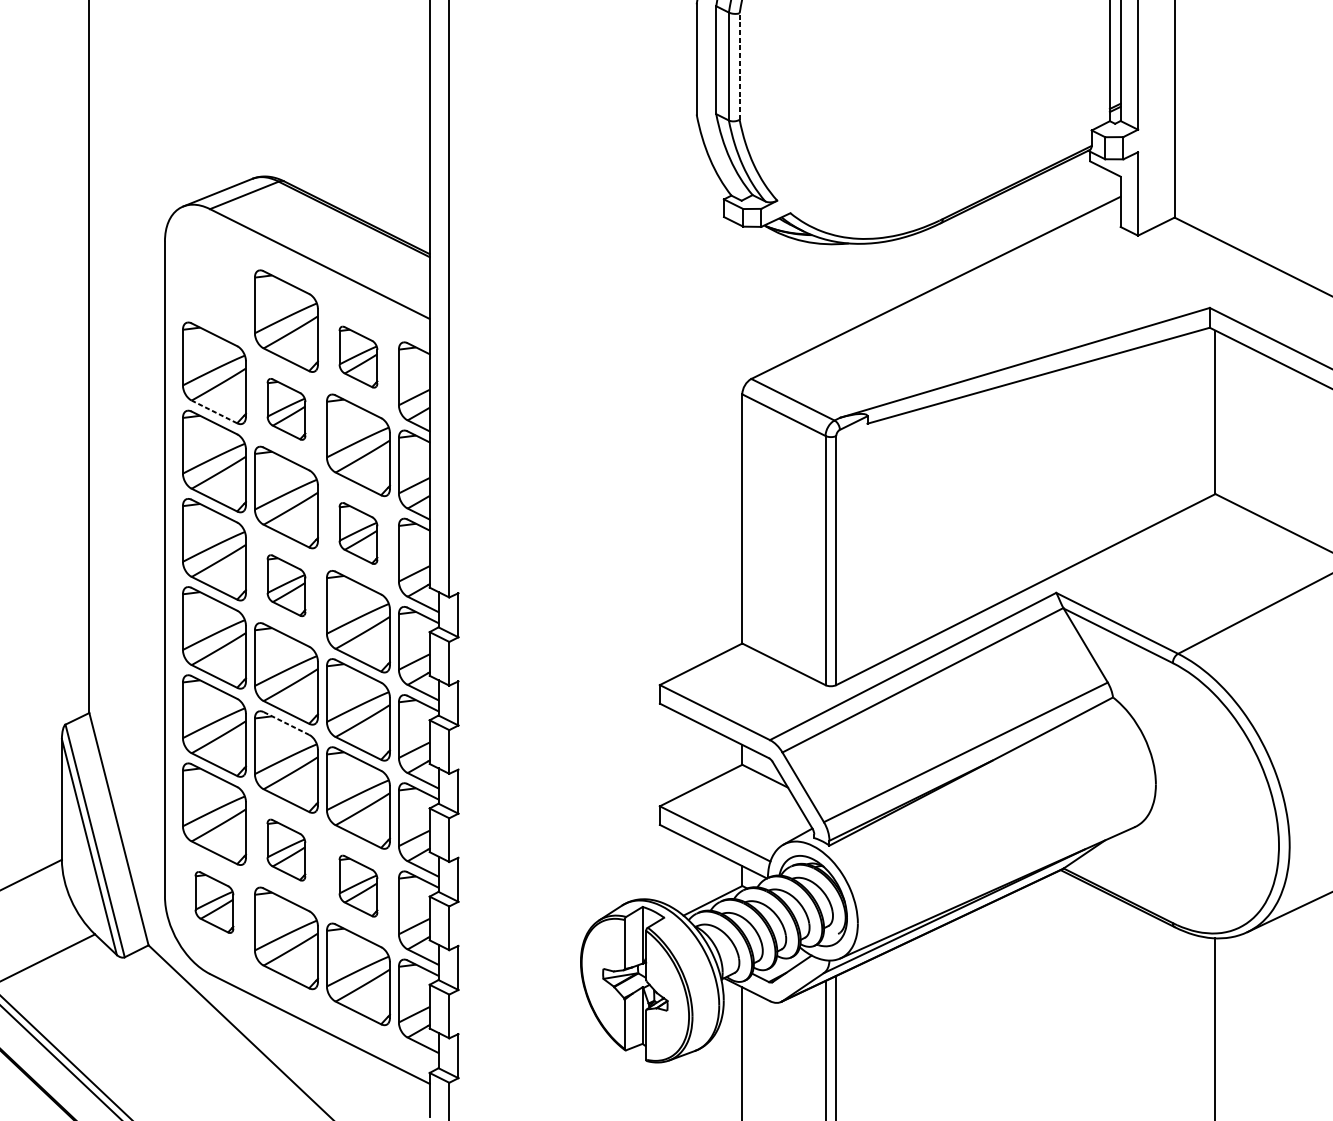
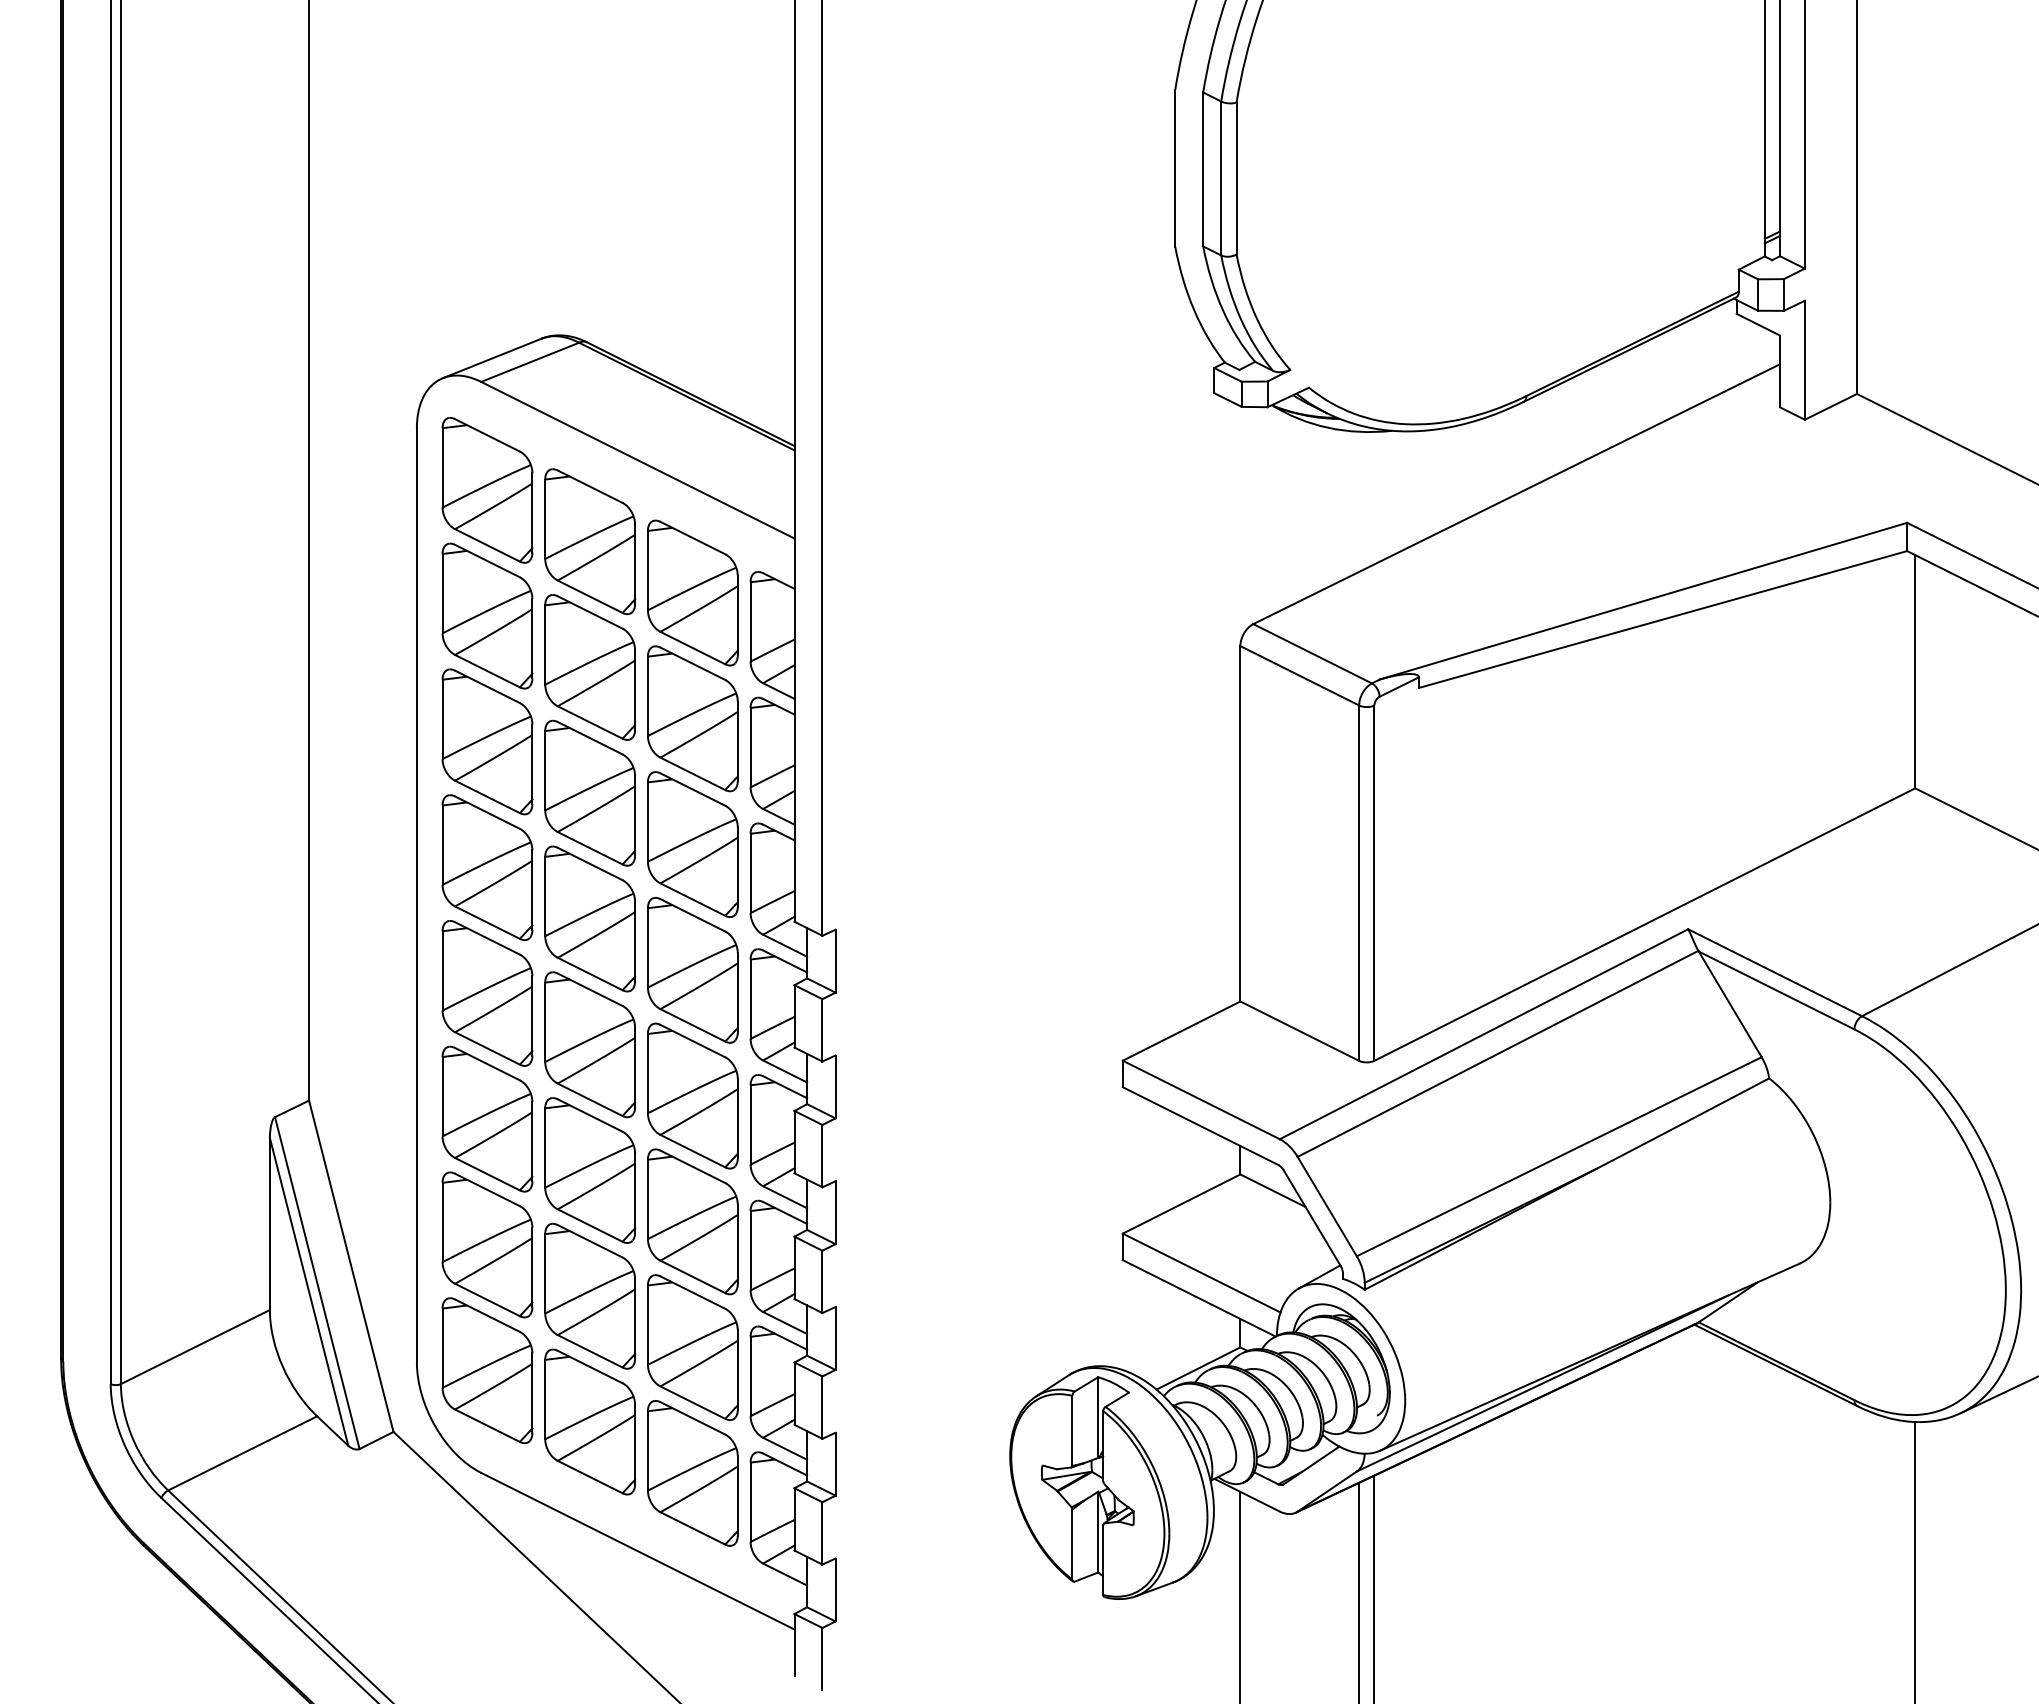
line: (739, 66) -> (1236, 178), dashed -> solid
part: (214, 285) -> (487, 490), added
part: (358, 356) -> (692, 592), size x1.67
part: (286, 409) -> (590, 667), size x1.67
line: (214, 411) -> (487, 670), dashed -> solid
part: (358, 533) -> (692, 844), size x1.67
part: (286, 585) -> (590, 918), size x1.67
line: (286, 723) -> (590, 1115), dashed -> solid
part: (285, 849) -> (589, 1295), size x1.67
part: (358, 886) -> (692, 1347), size x1.67
part: (214, 902) -> (487, 1370), size x1.67

